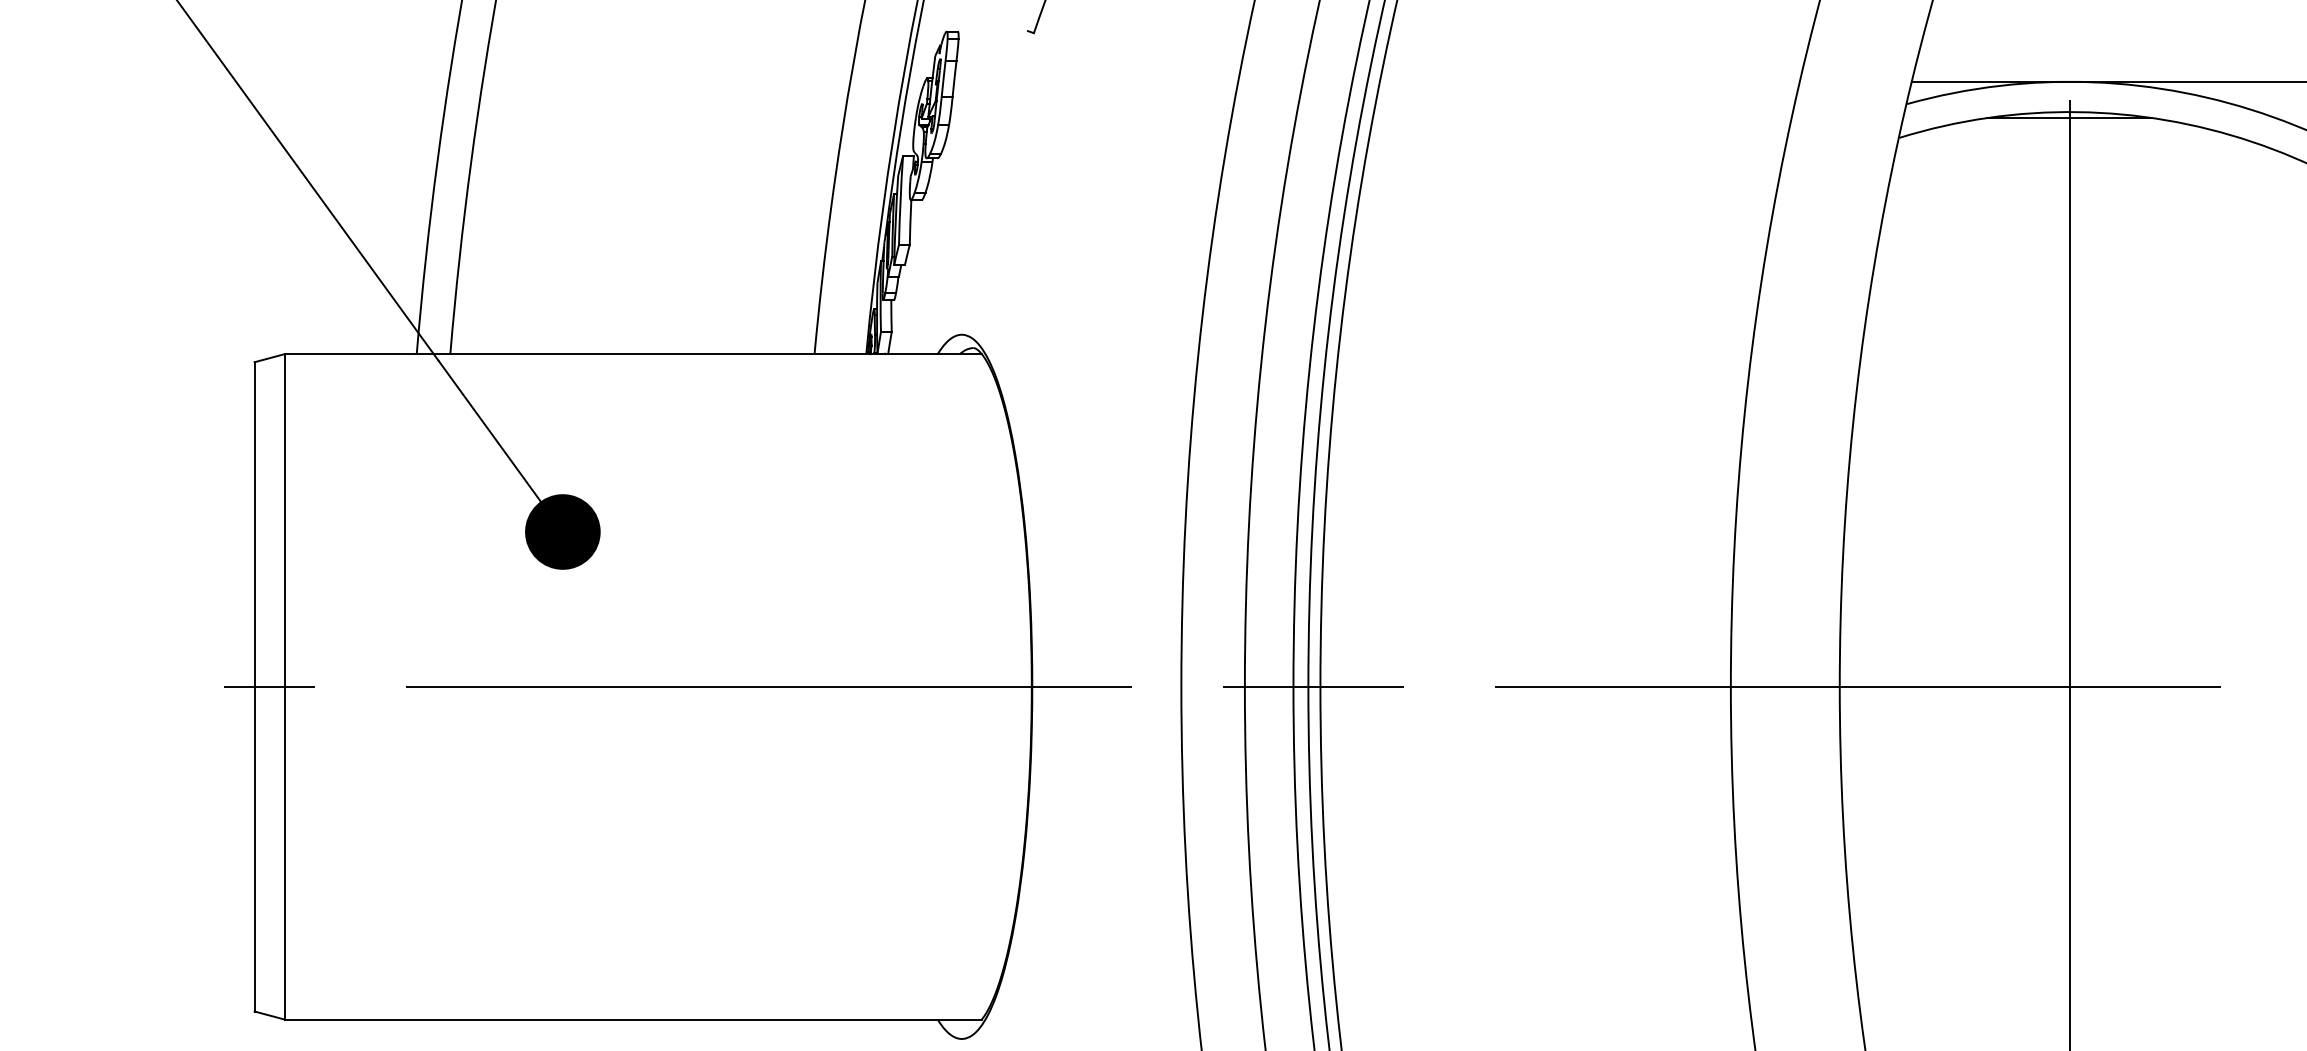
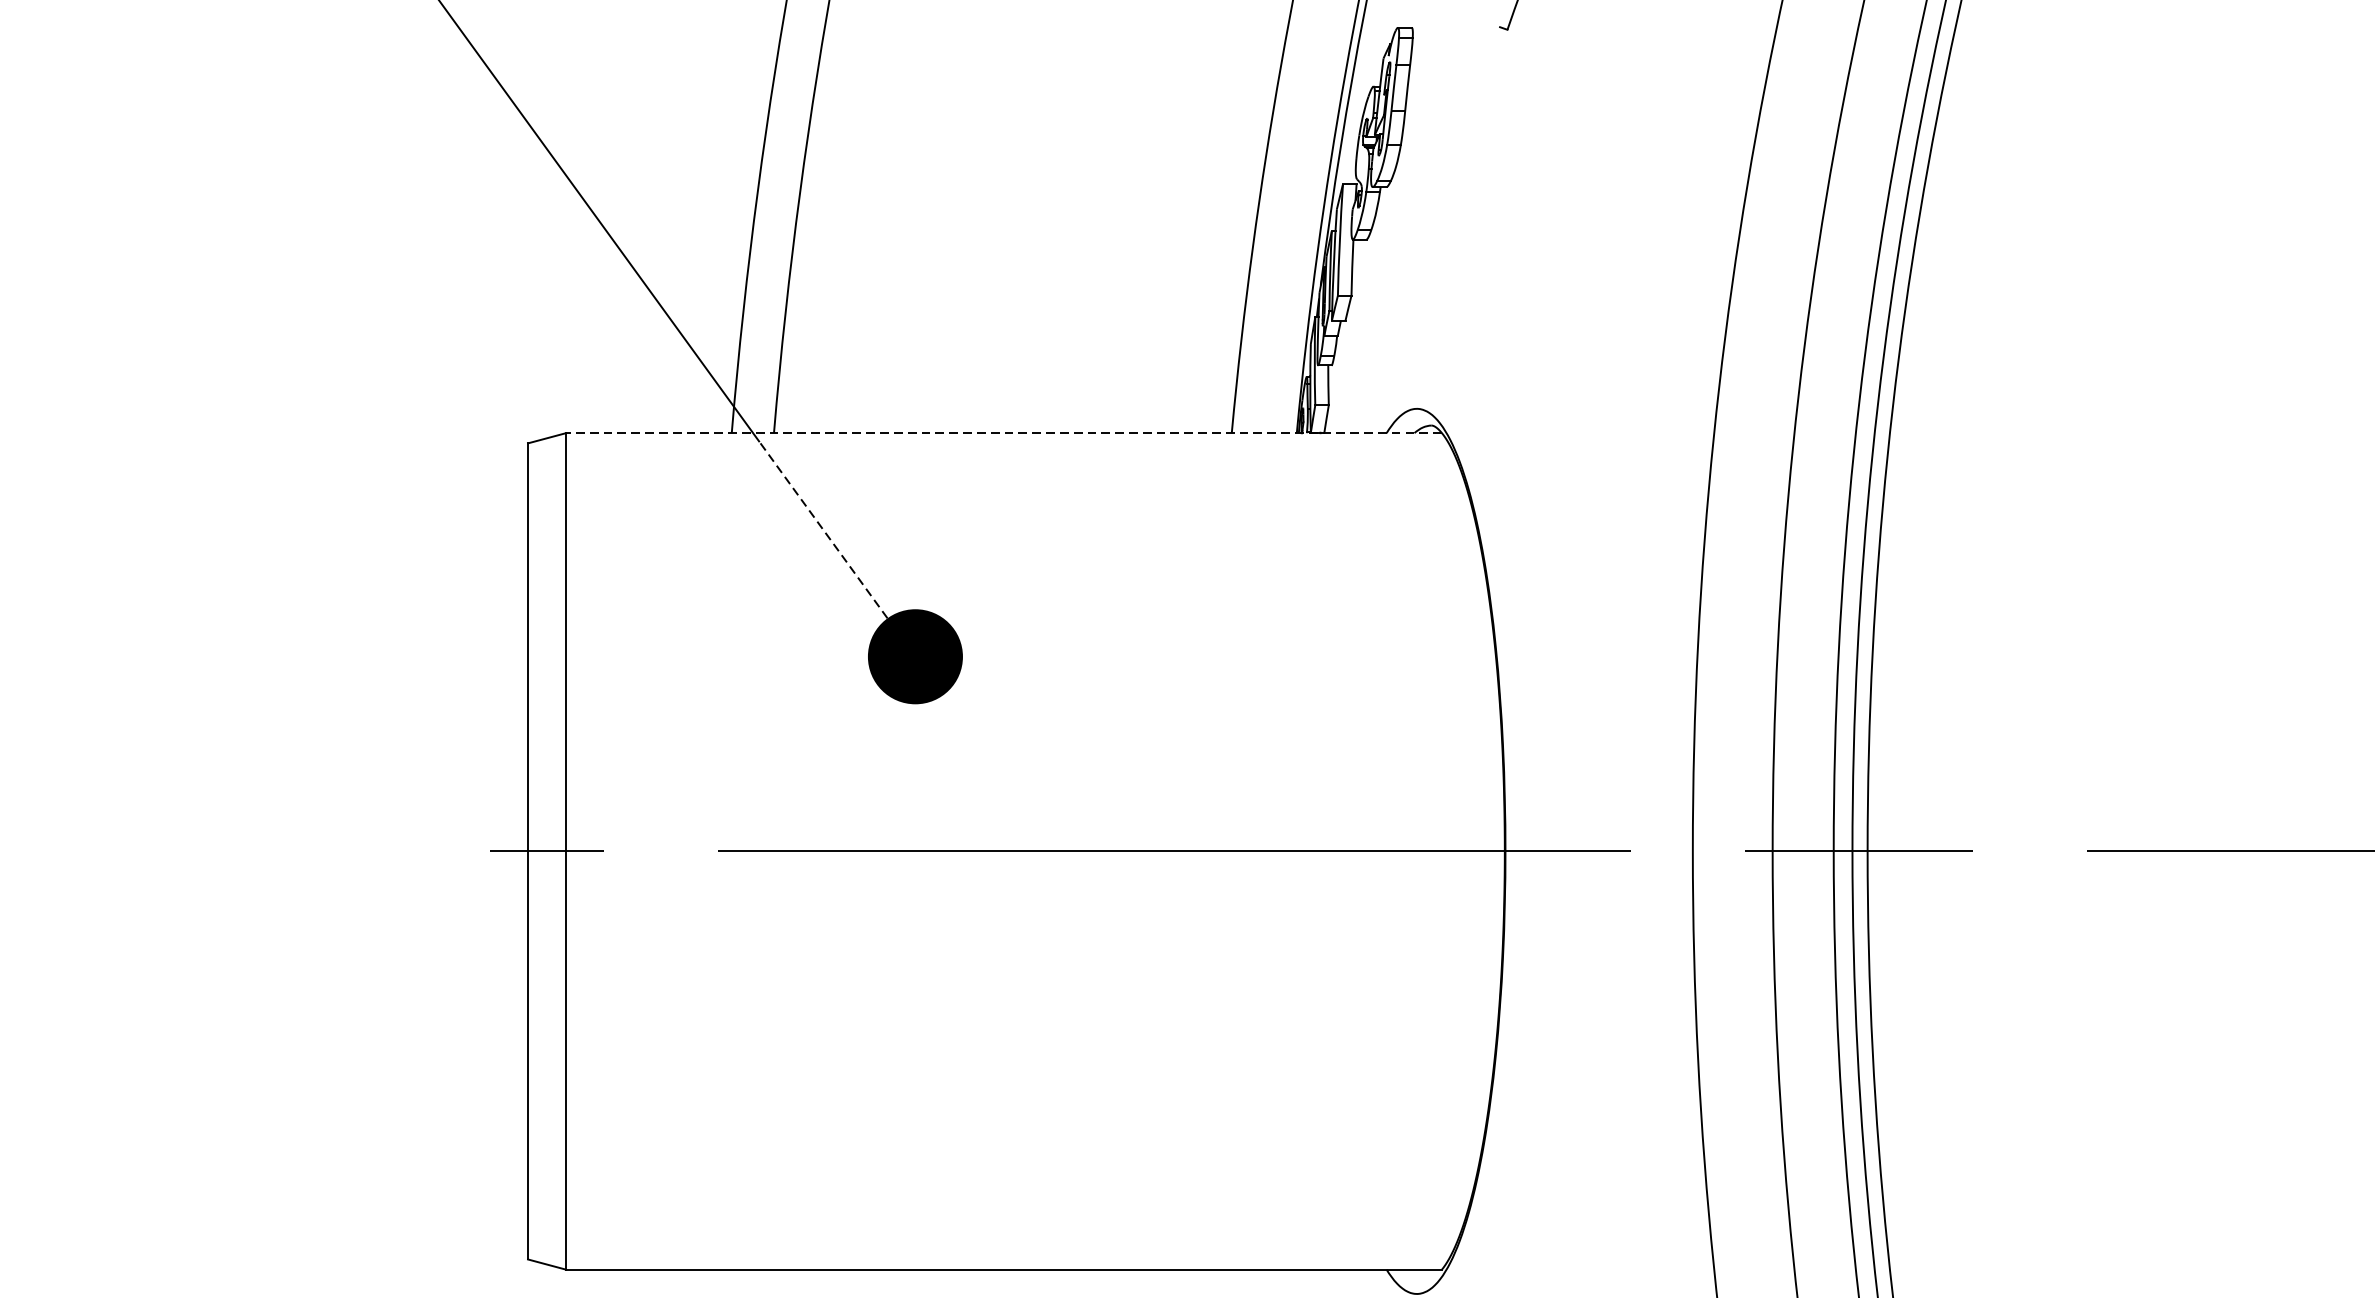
line: (632, 354) -> (1002, 433), solid -> dashed
line: (489, 431) -> (823, 530), solid -> dashed

